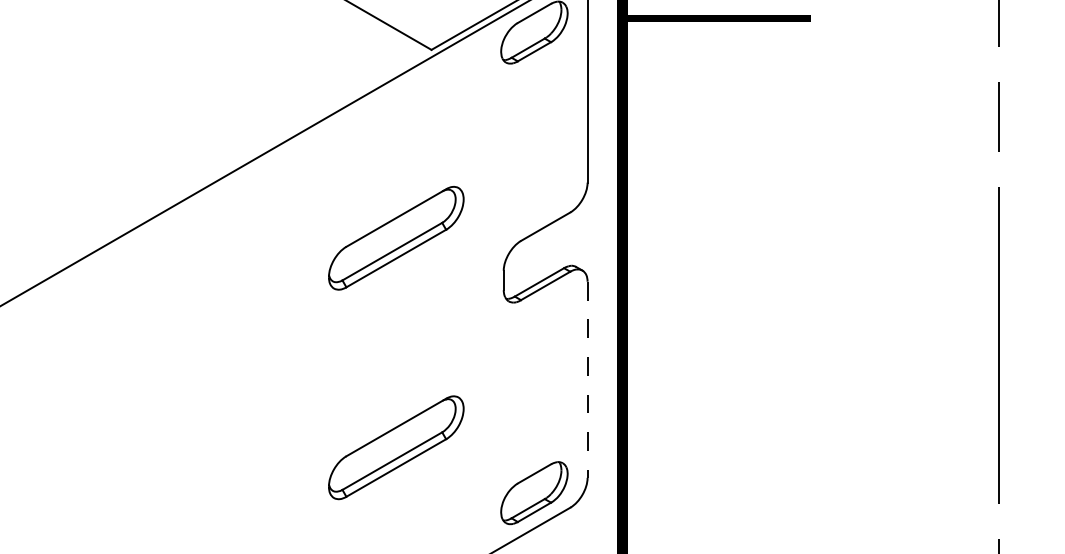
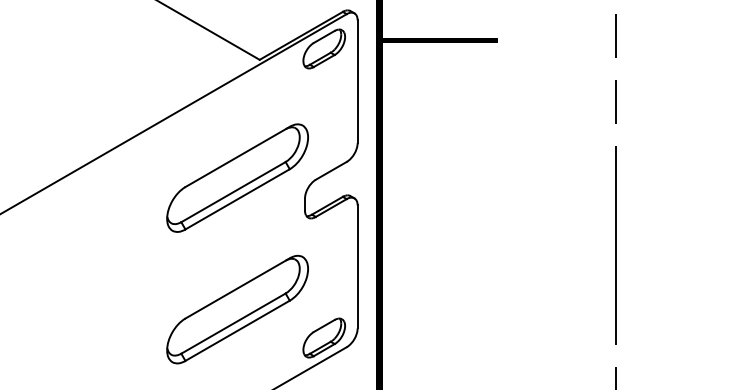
part: (396, 237) -> (237, 177), size x1.67
line: (587, 379) -> (357, 266), dashed -> solid
part: (396, 447) -> (237, 309), size x1.67

